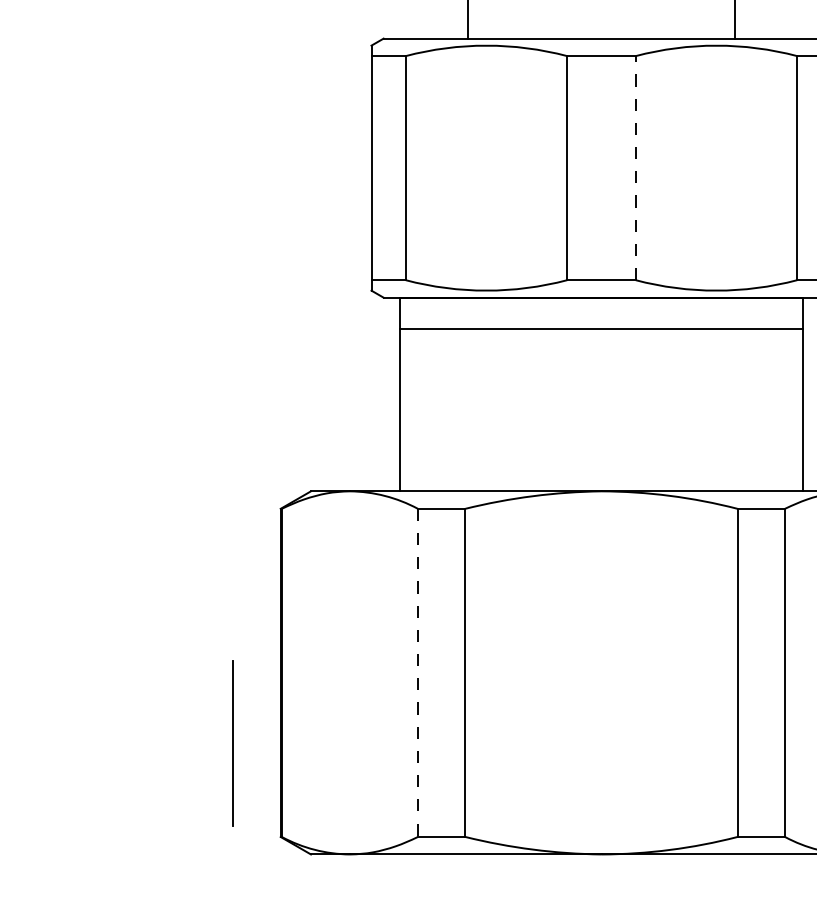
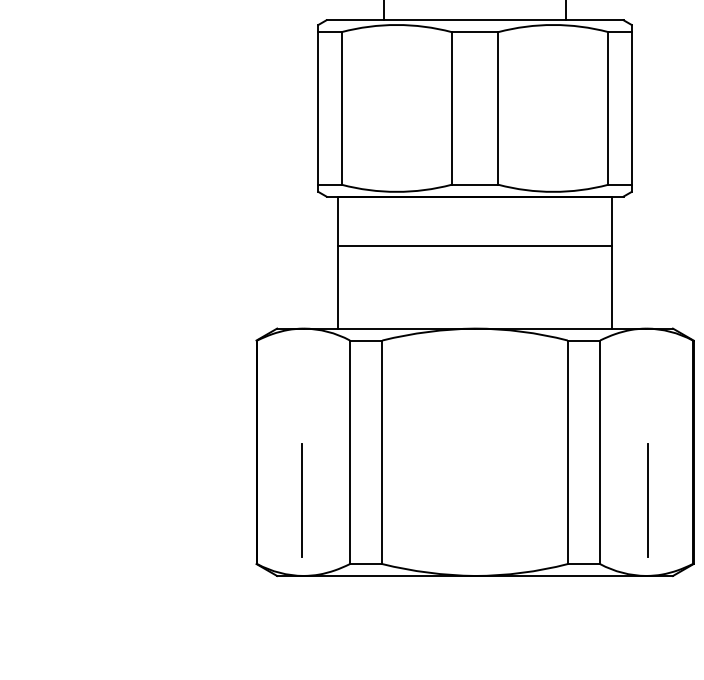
line: (635, 166) -> (498, 107), dashed -> solid
line: (600, 329) -> (474, 246), moved
line: (418, 673) -> (350, 452), dashed -> solid
line: (232, 743) -> (301, 500), moved

